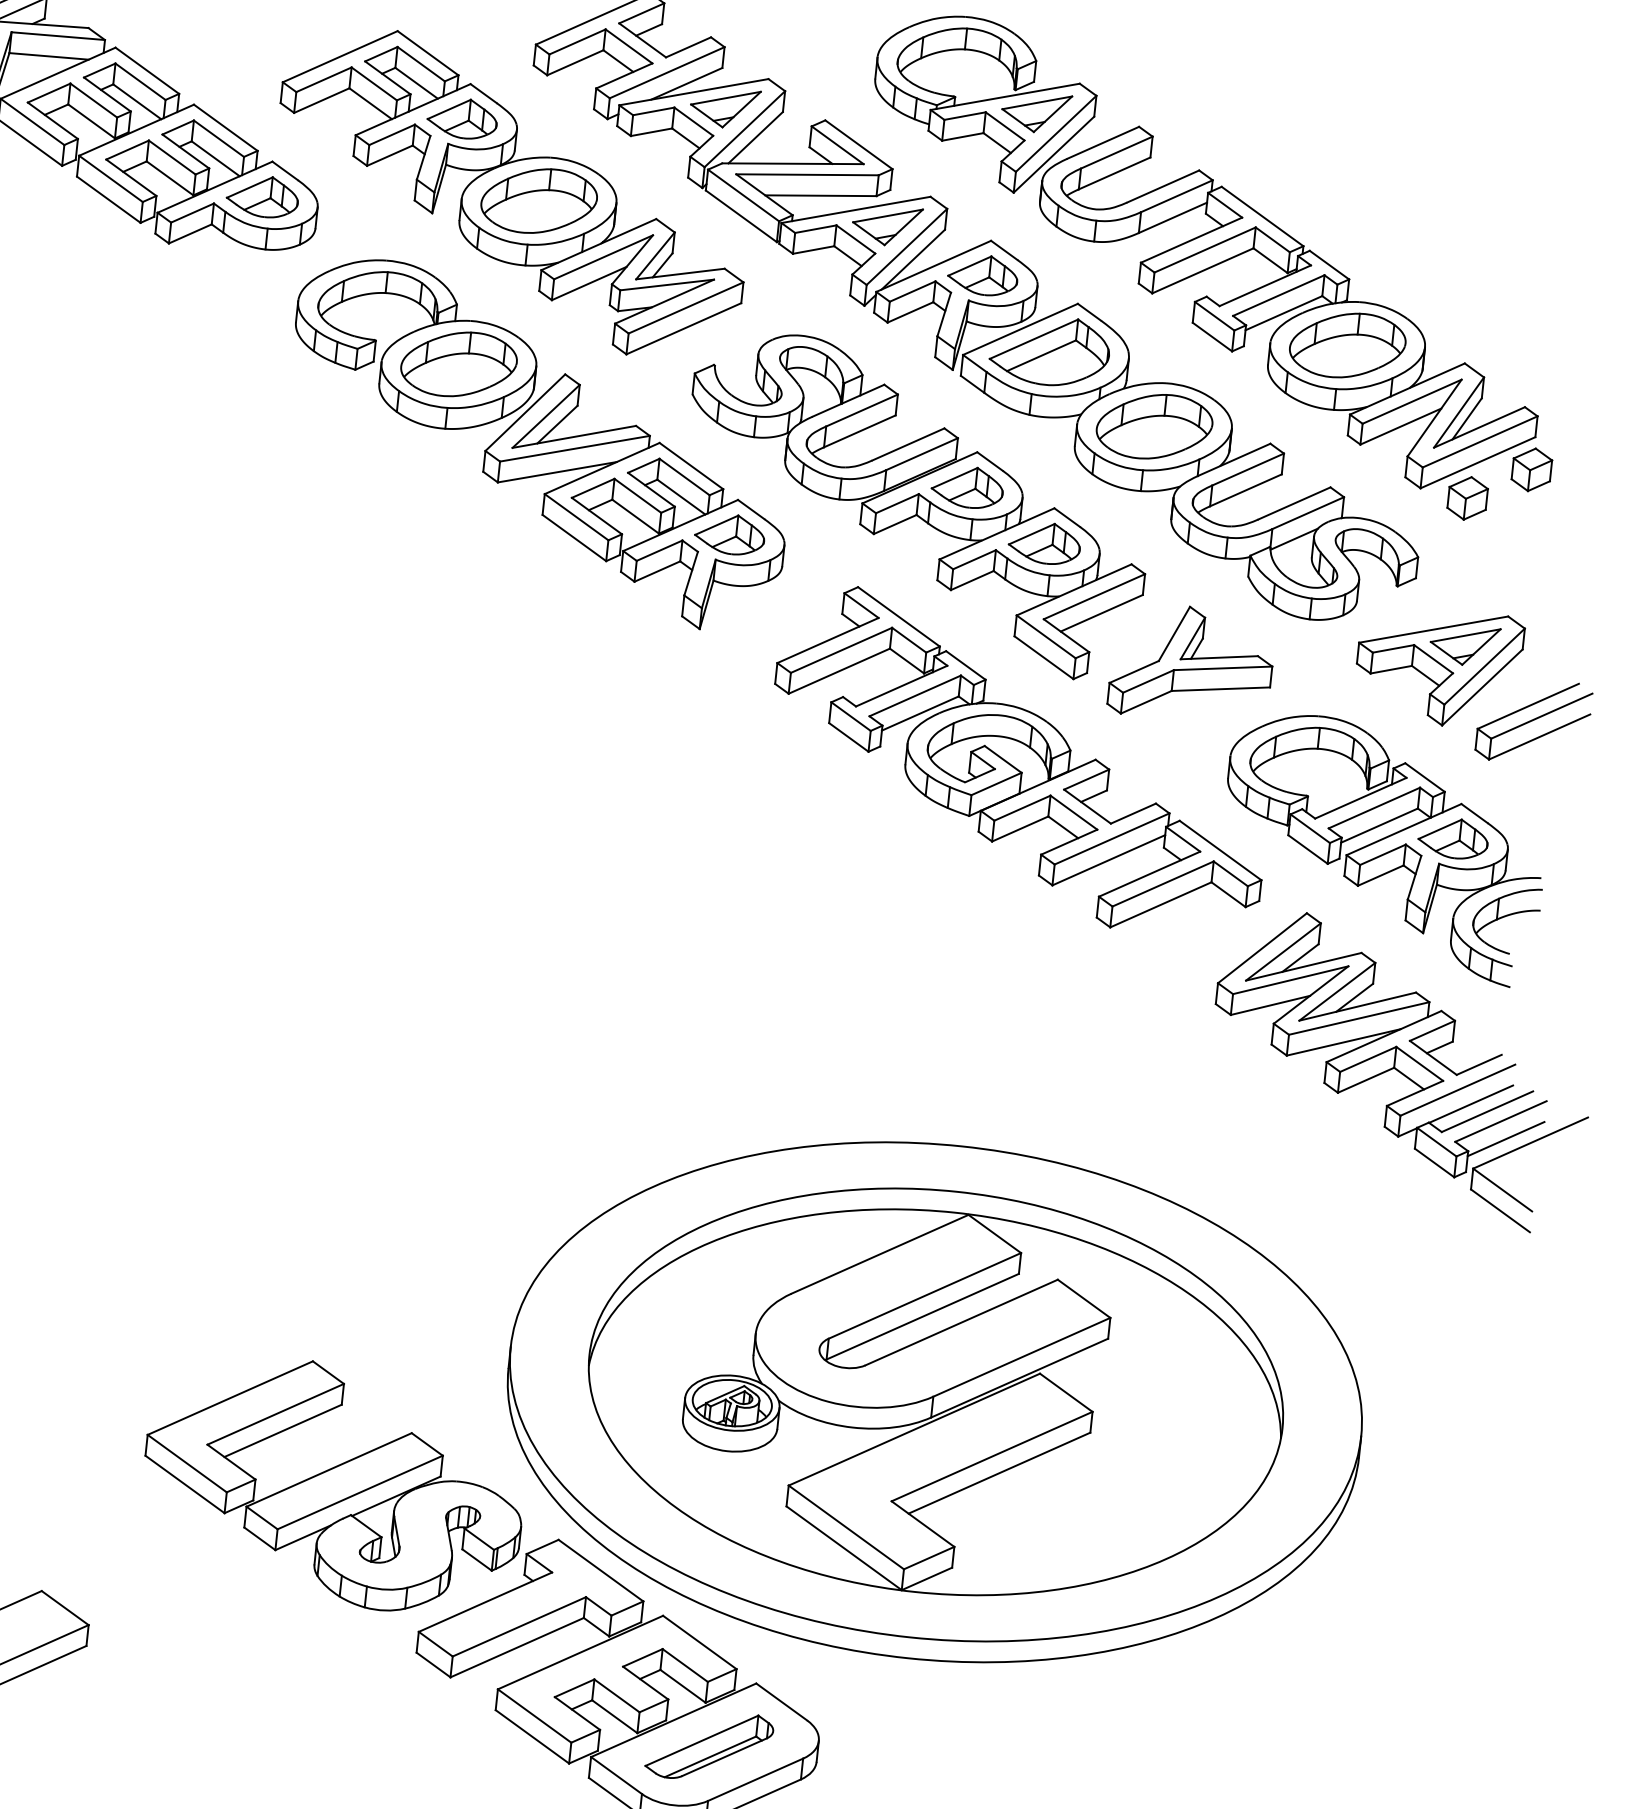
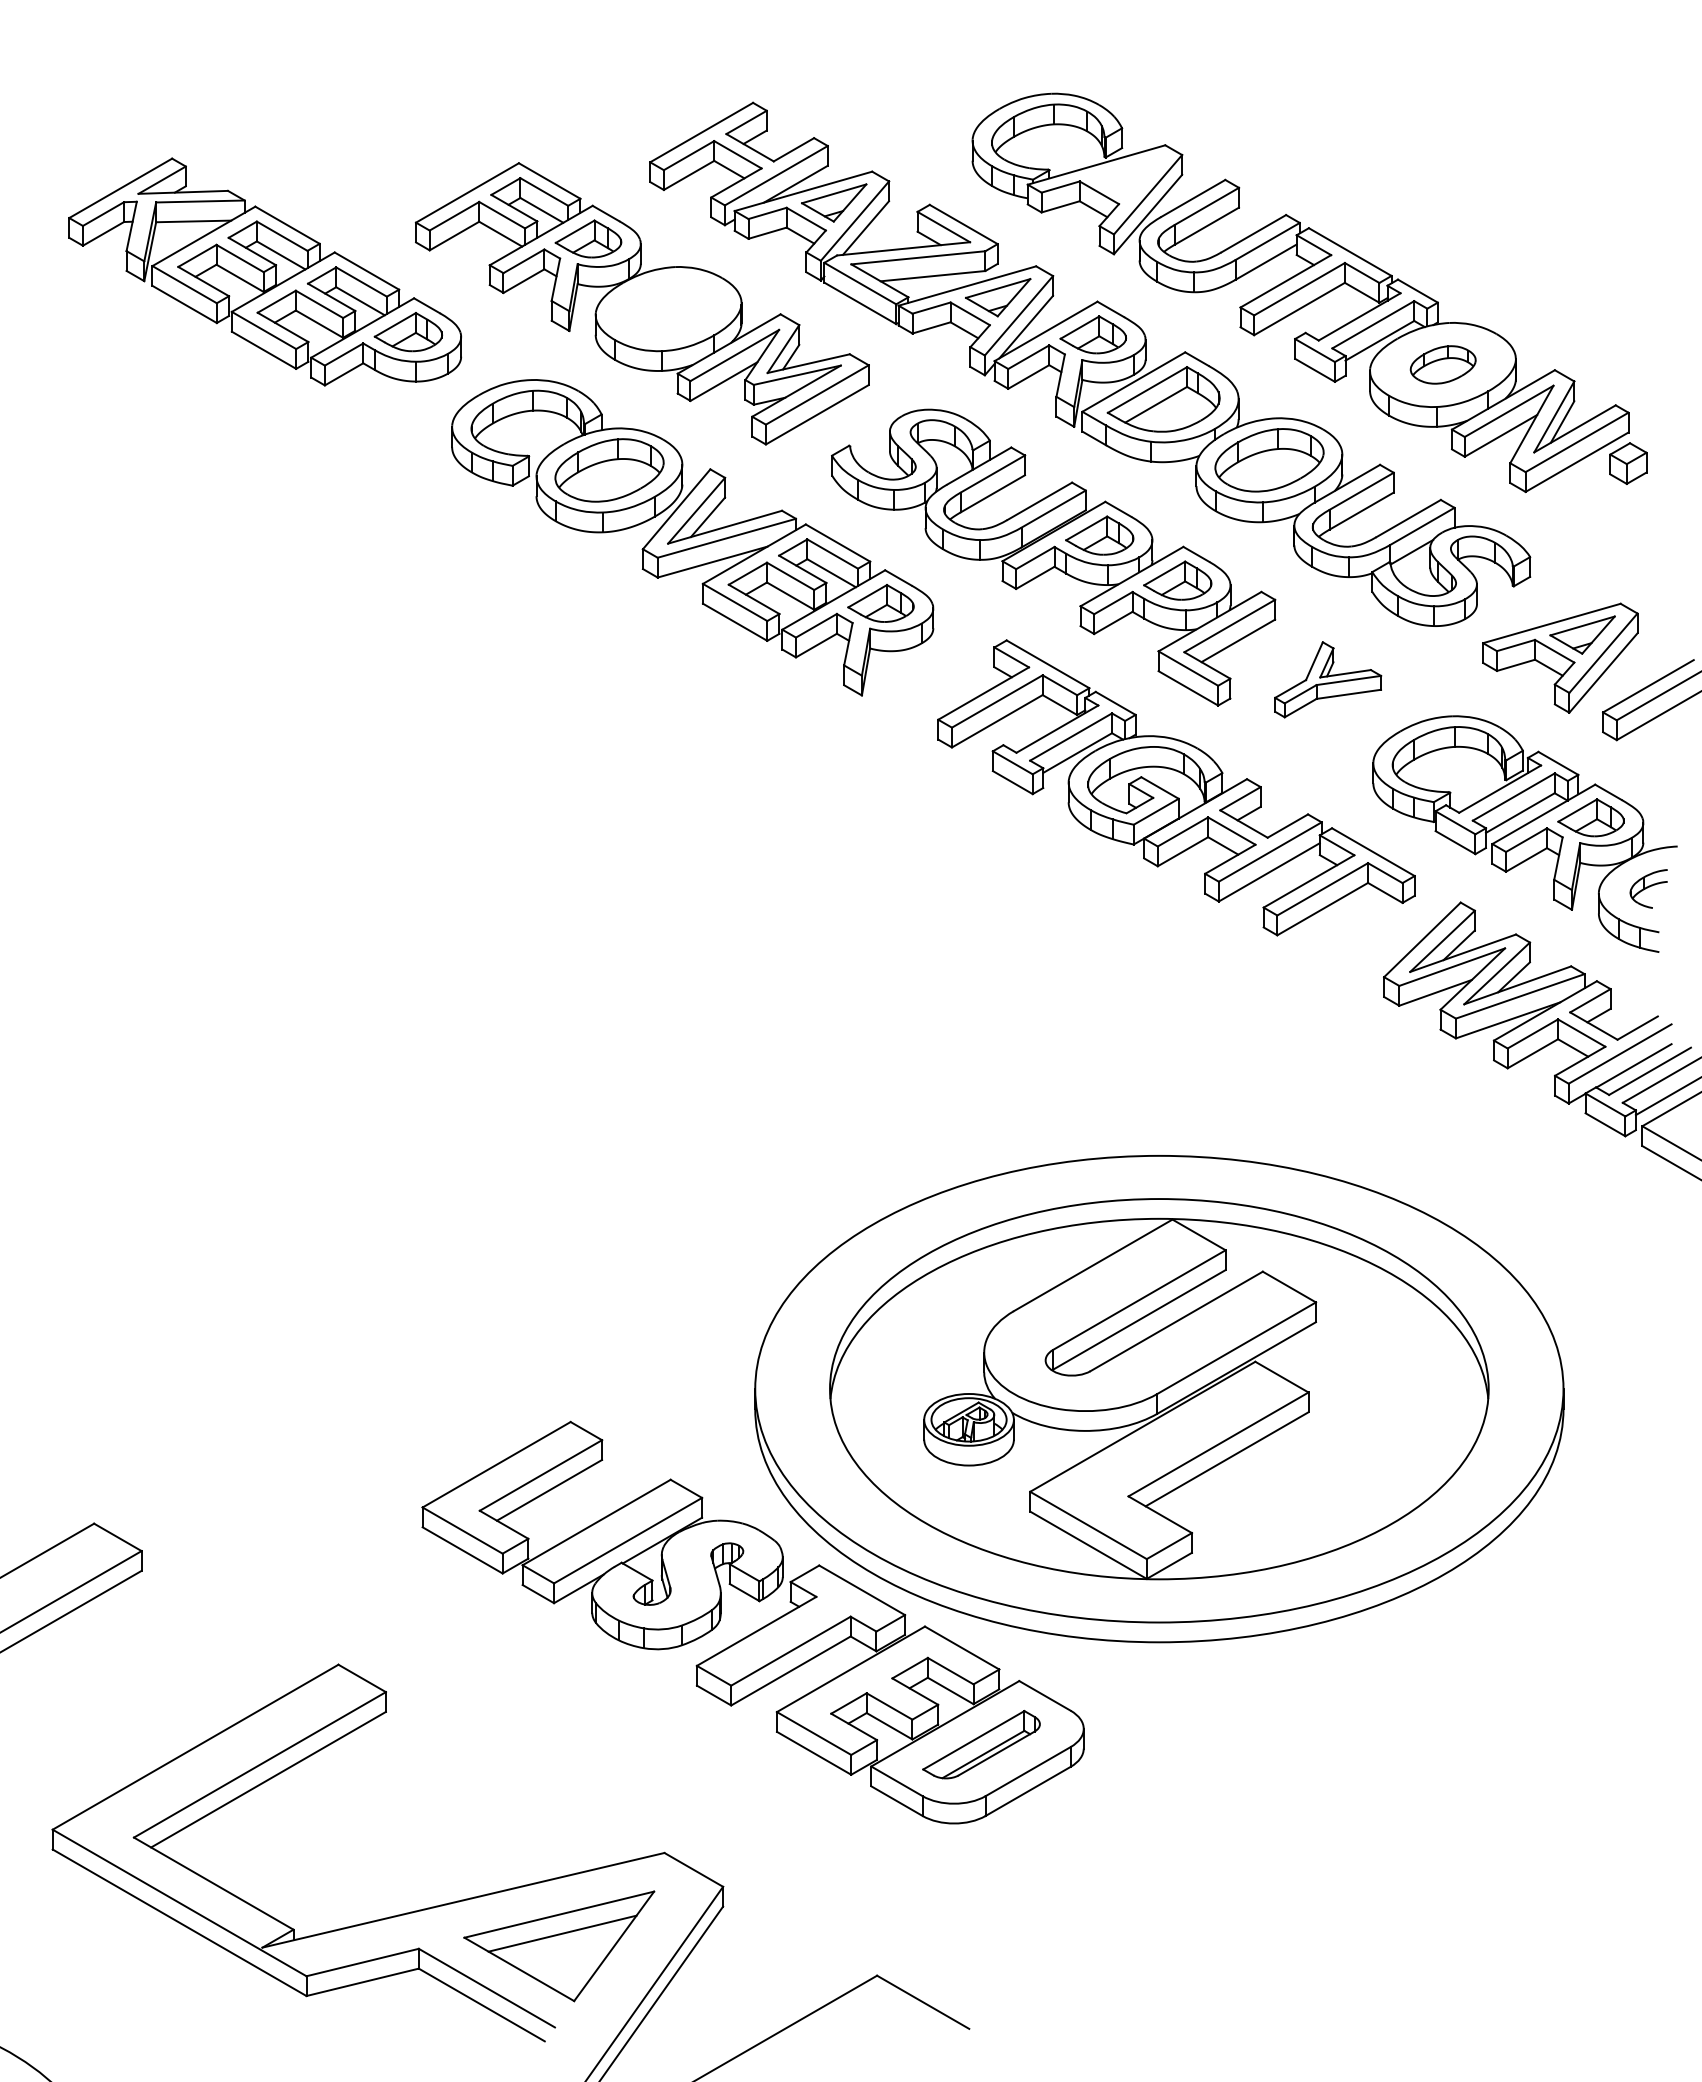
part: (1036, 112) -> (1127, 176), removed
part: (538, 200) -> (668, 308), removed
part: (1348, 345) -> (1443, 364), size x0.6
part: (1467, 498) -> (1570, 496), removed
part: (1191, 663) -> (1327, 679), size x0.7
part: (1506, 919) -> (1648, 888), size x0.6

